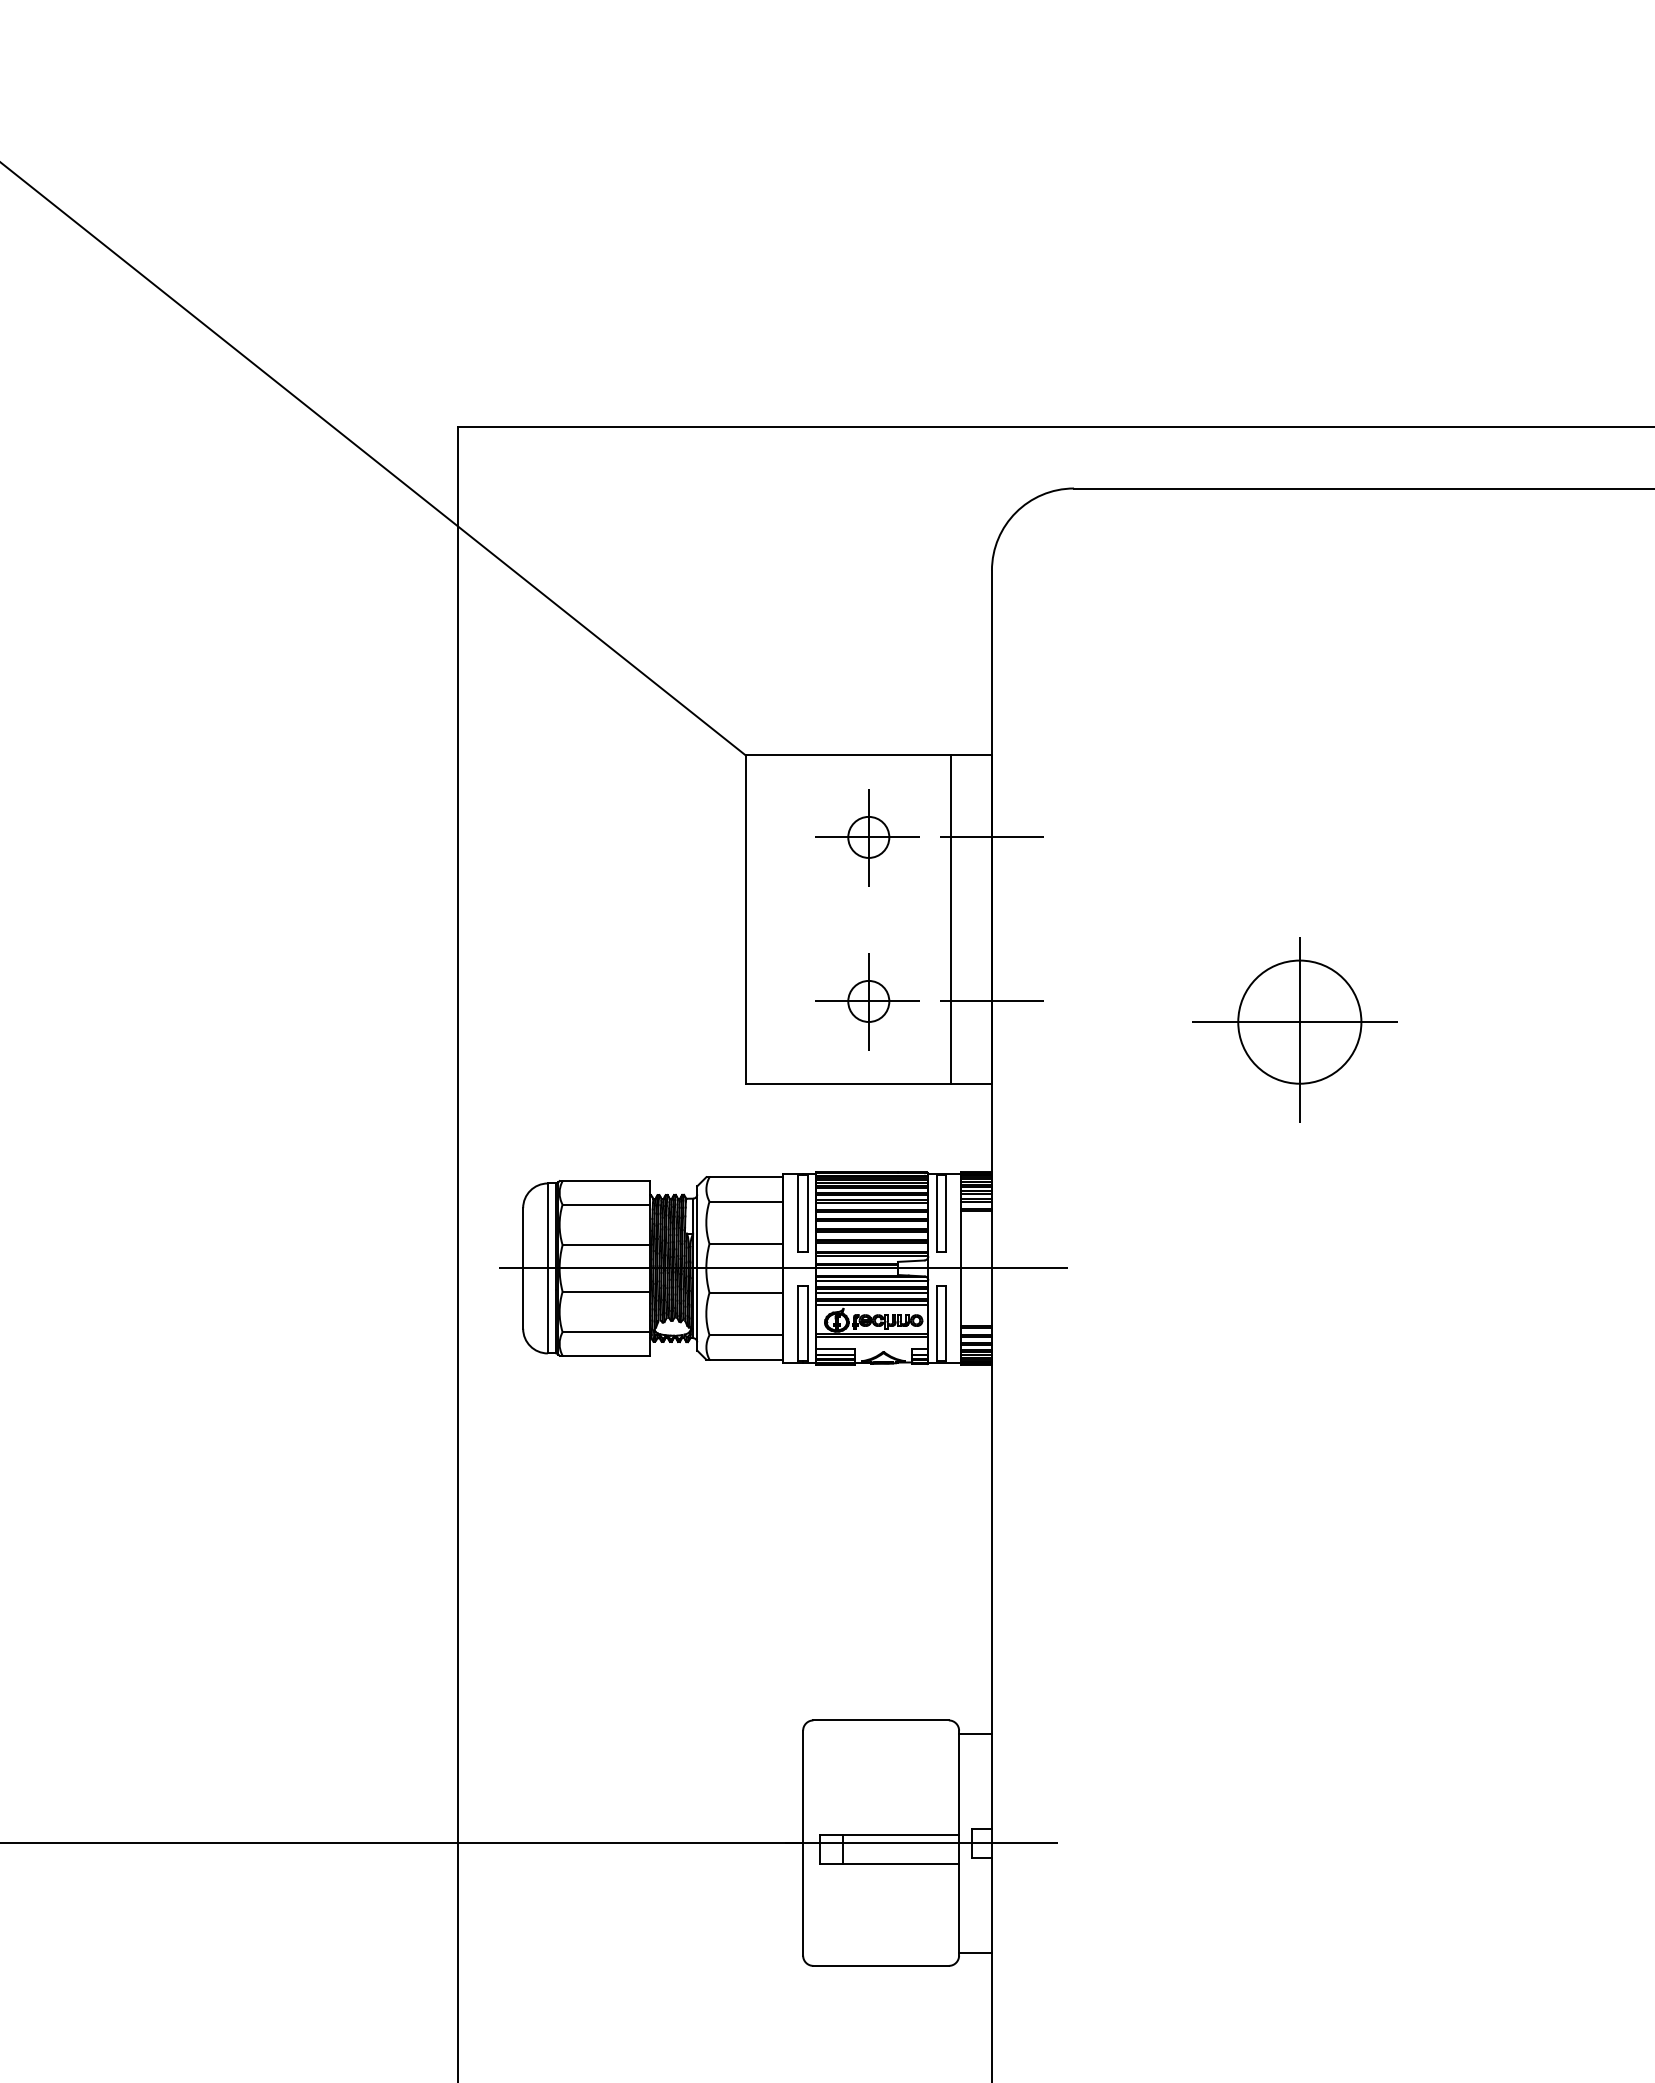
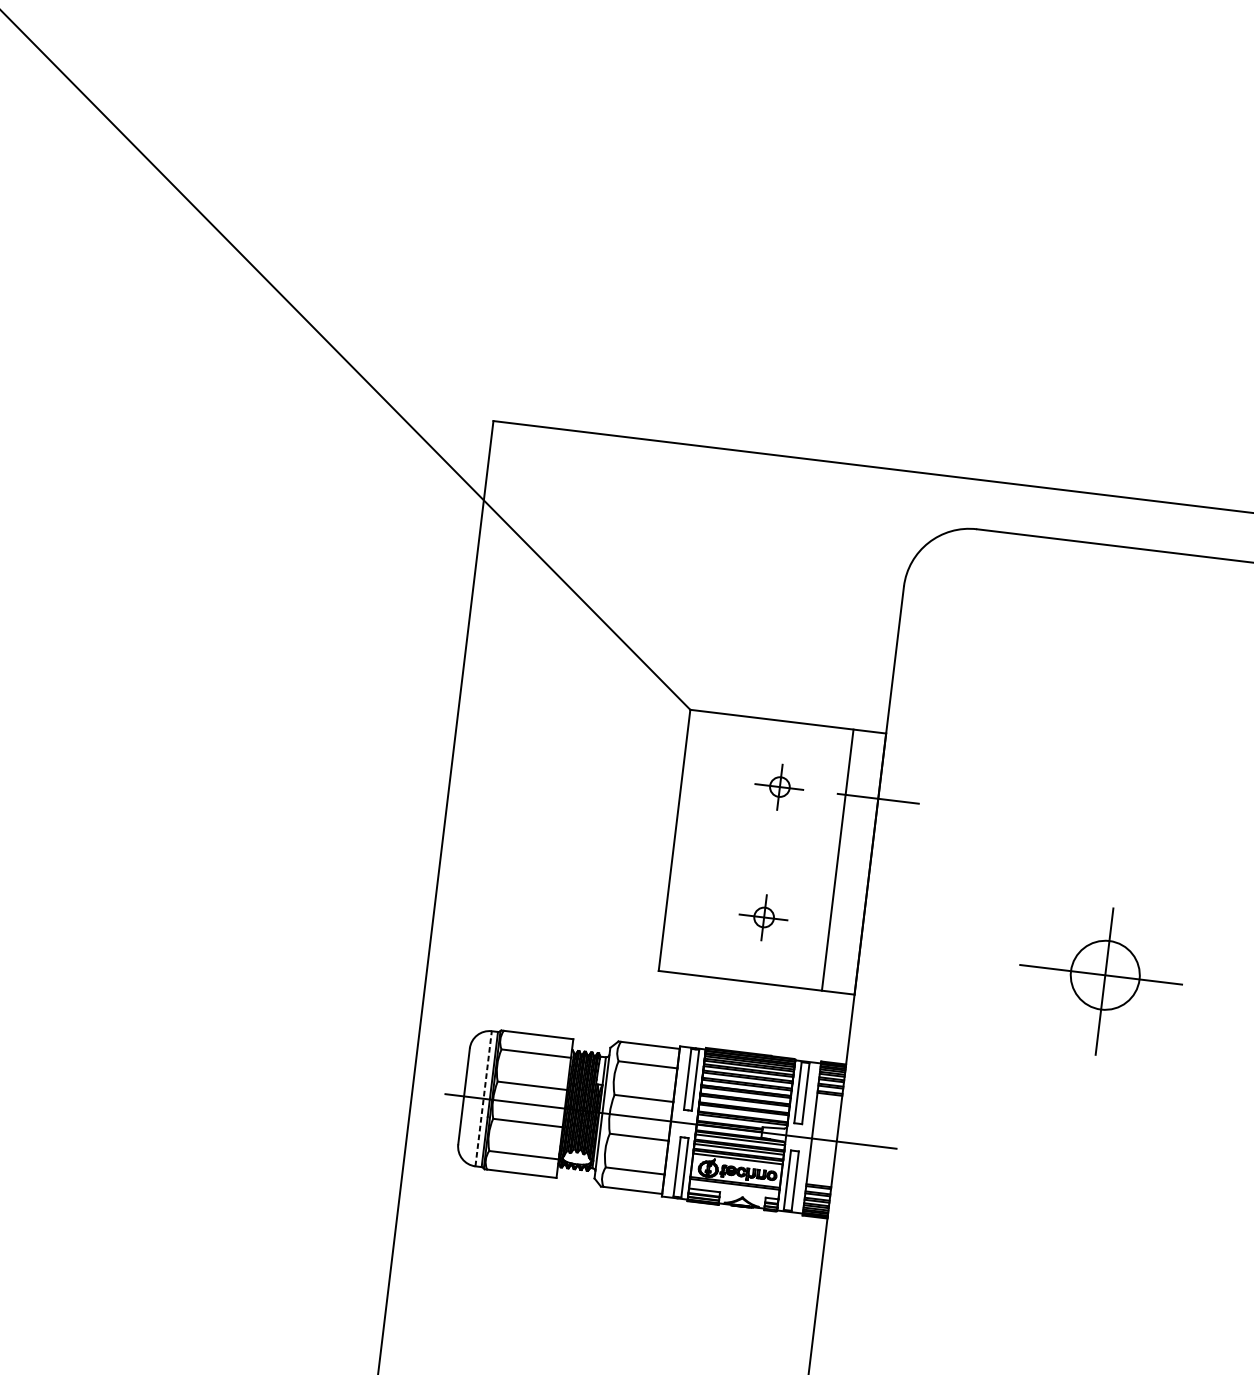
part: (867, 837) -> (779, 786), size x0.6
part: (867, 1001) -> (763, 917), size x0.6
line: (991, 1001) -> (862, 929), removed
circle: (1299, 1021) -> (1105, 974), size x0.7
line: (547, 1268) -> (483, 1098), solid -> dashed

